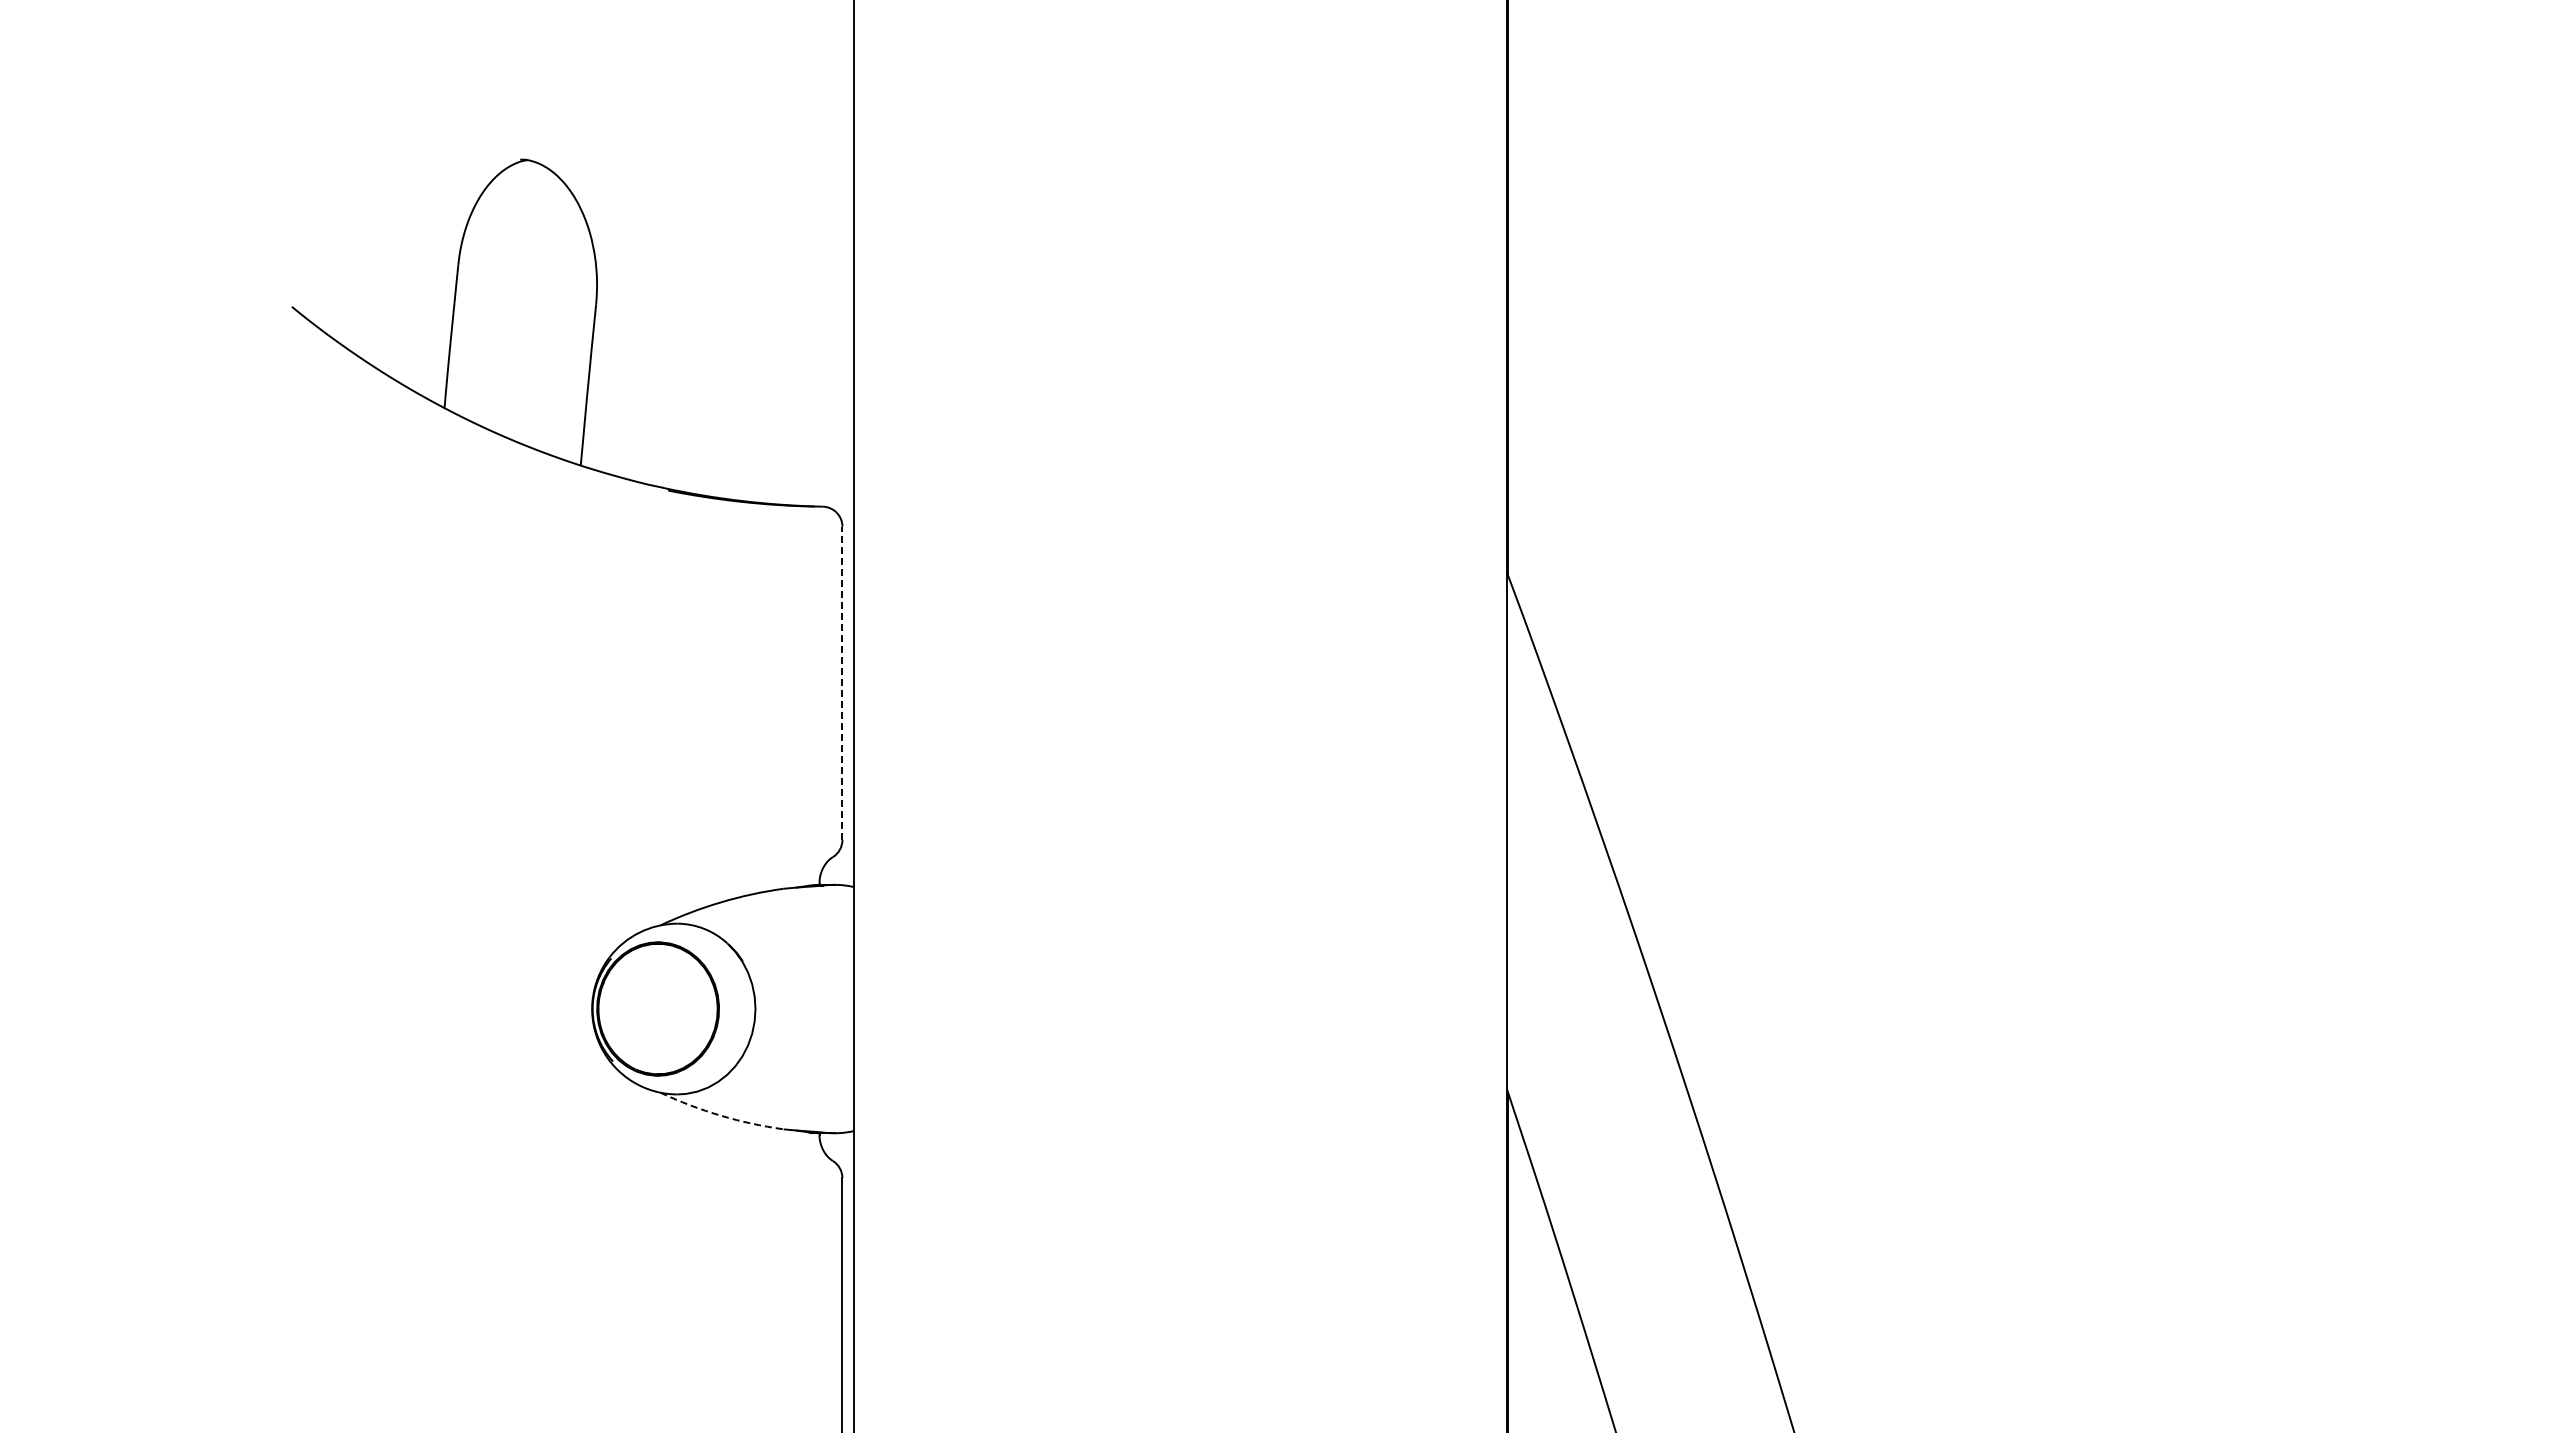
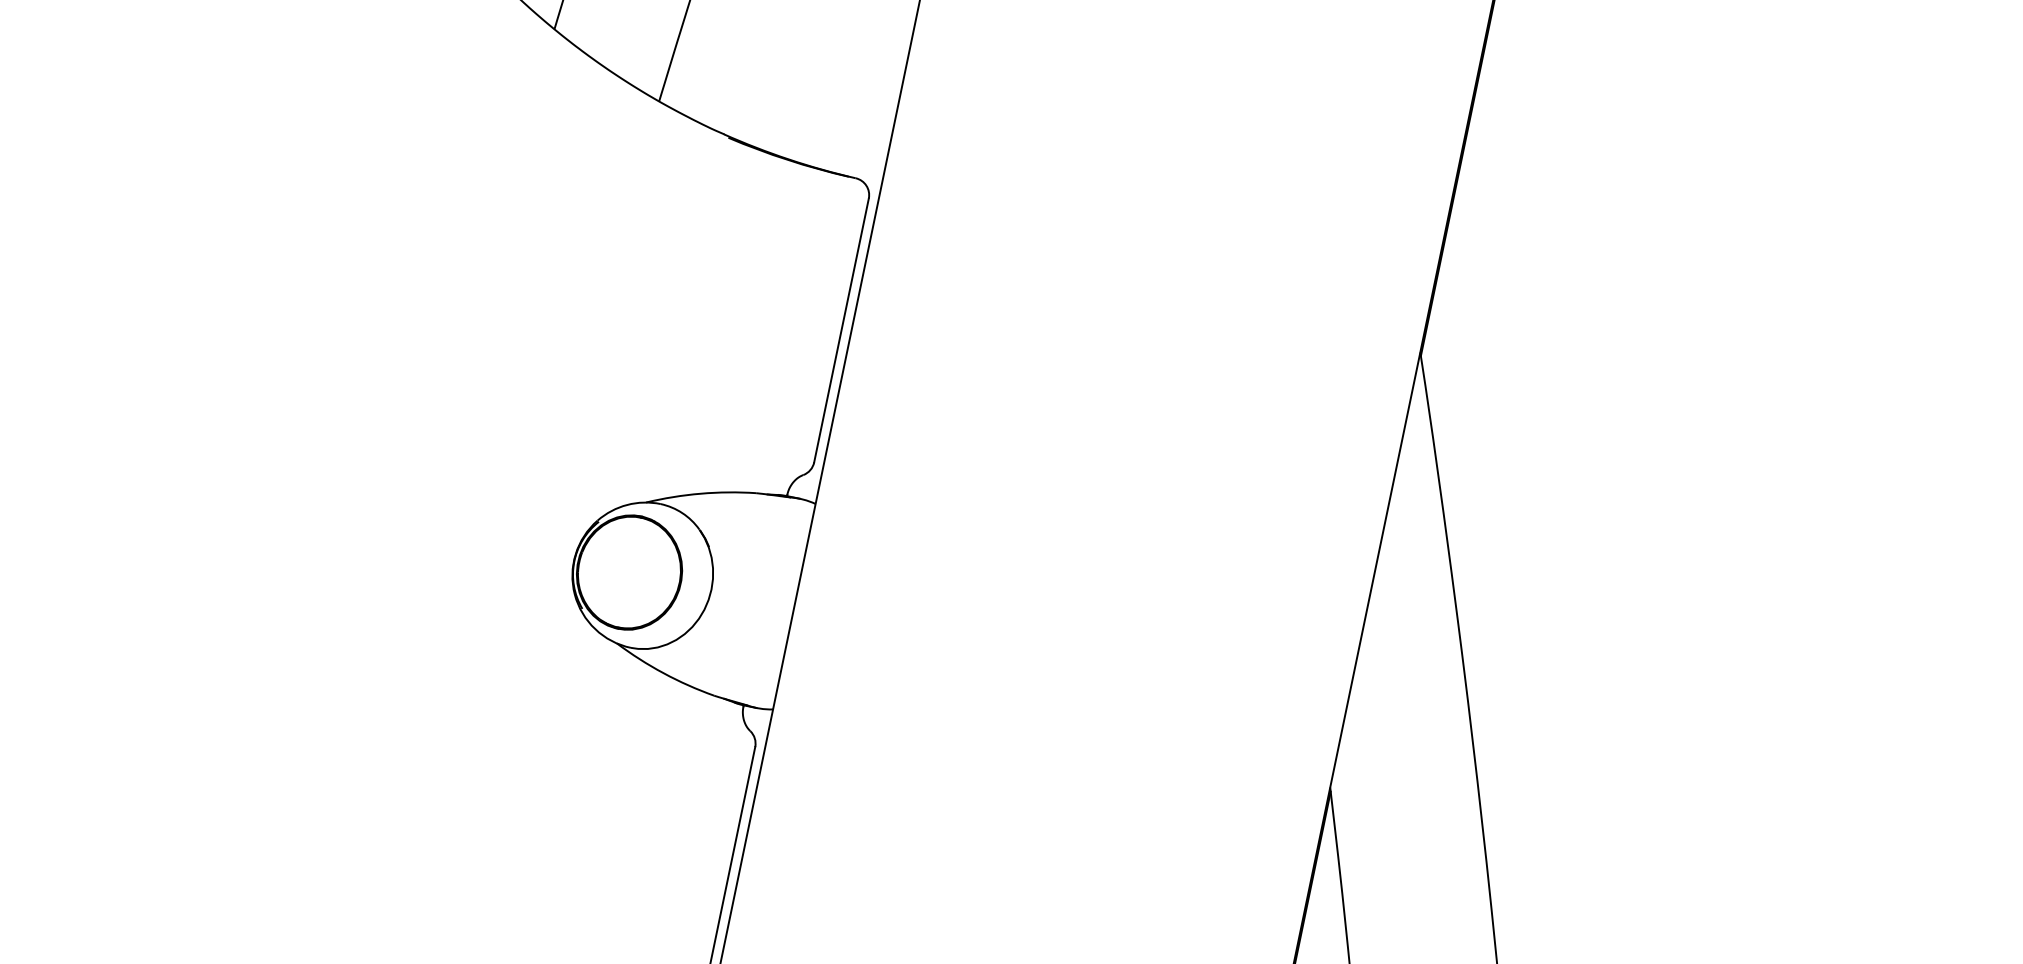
line: (842, 683) -> (841, 330), dashed -> solid
arc: (720, 1115) -> (663, 673), dashed -> solid

